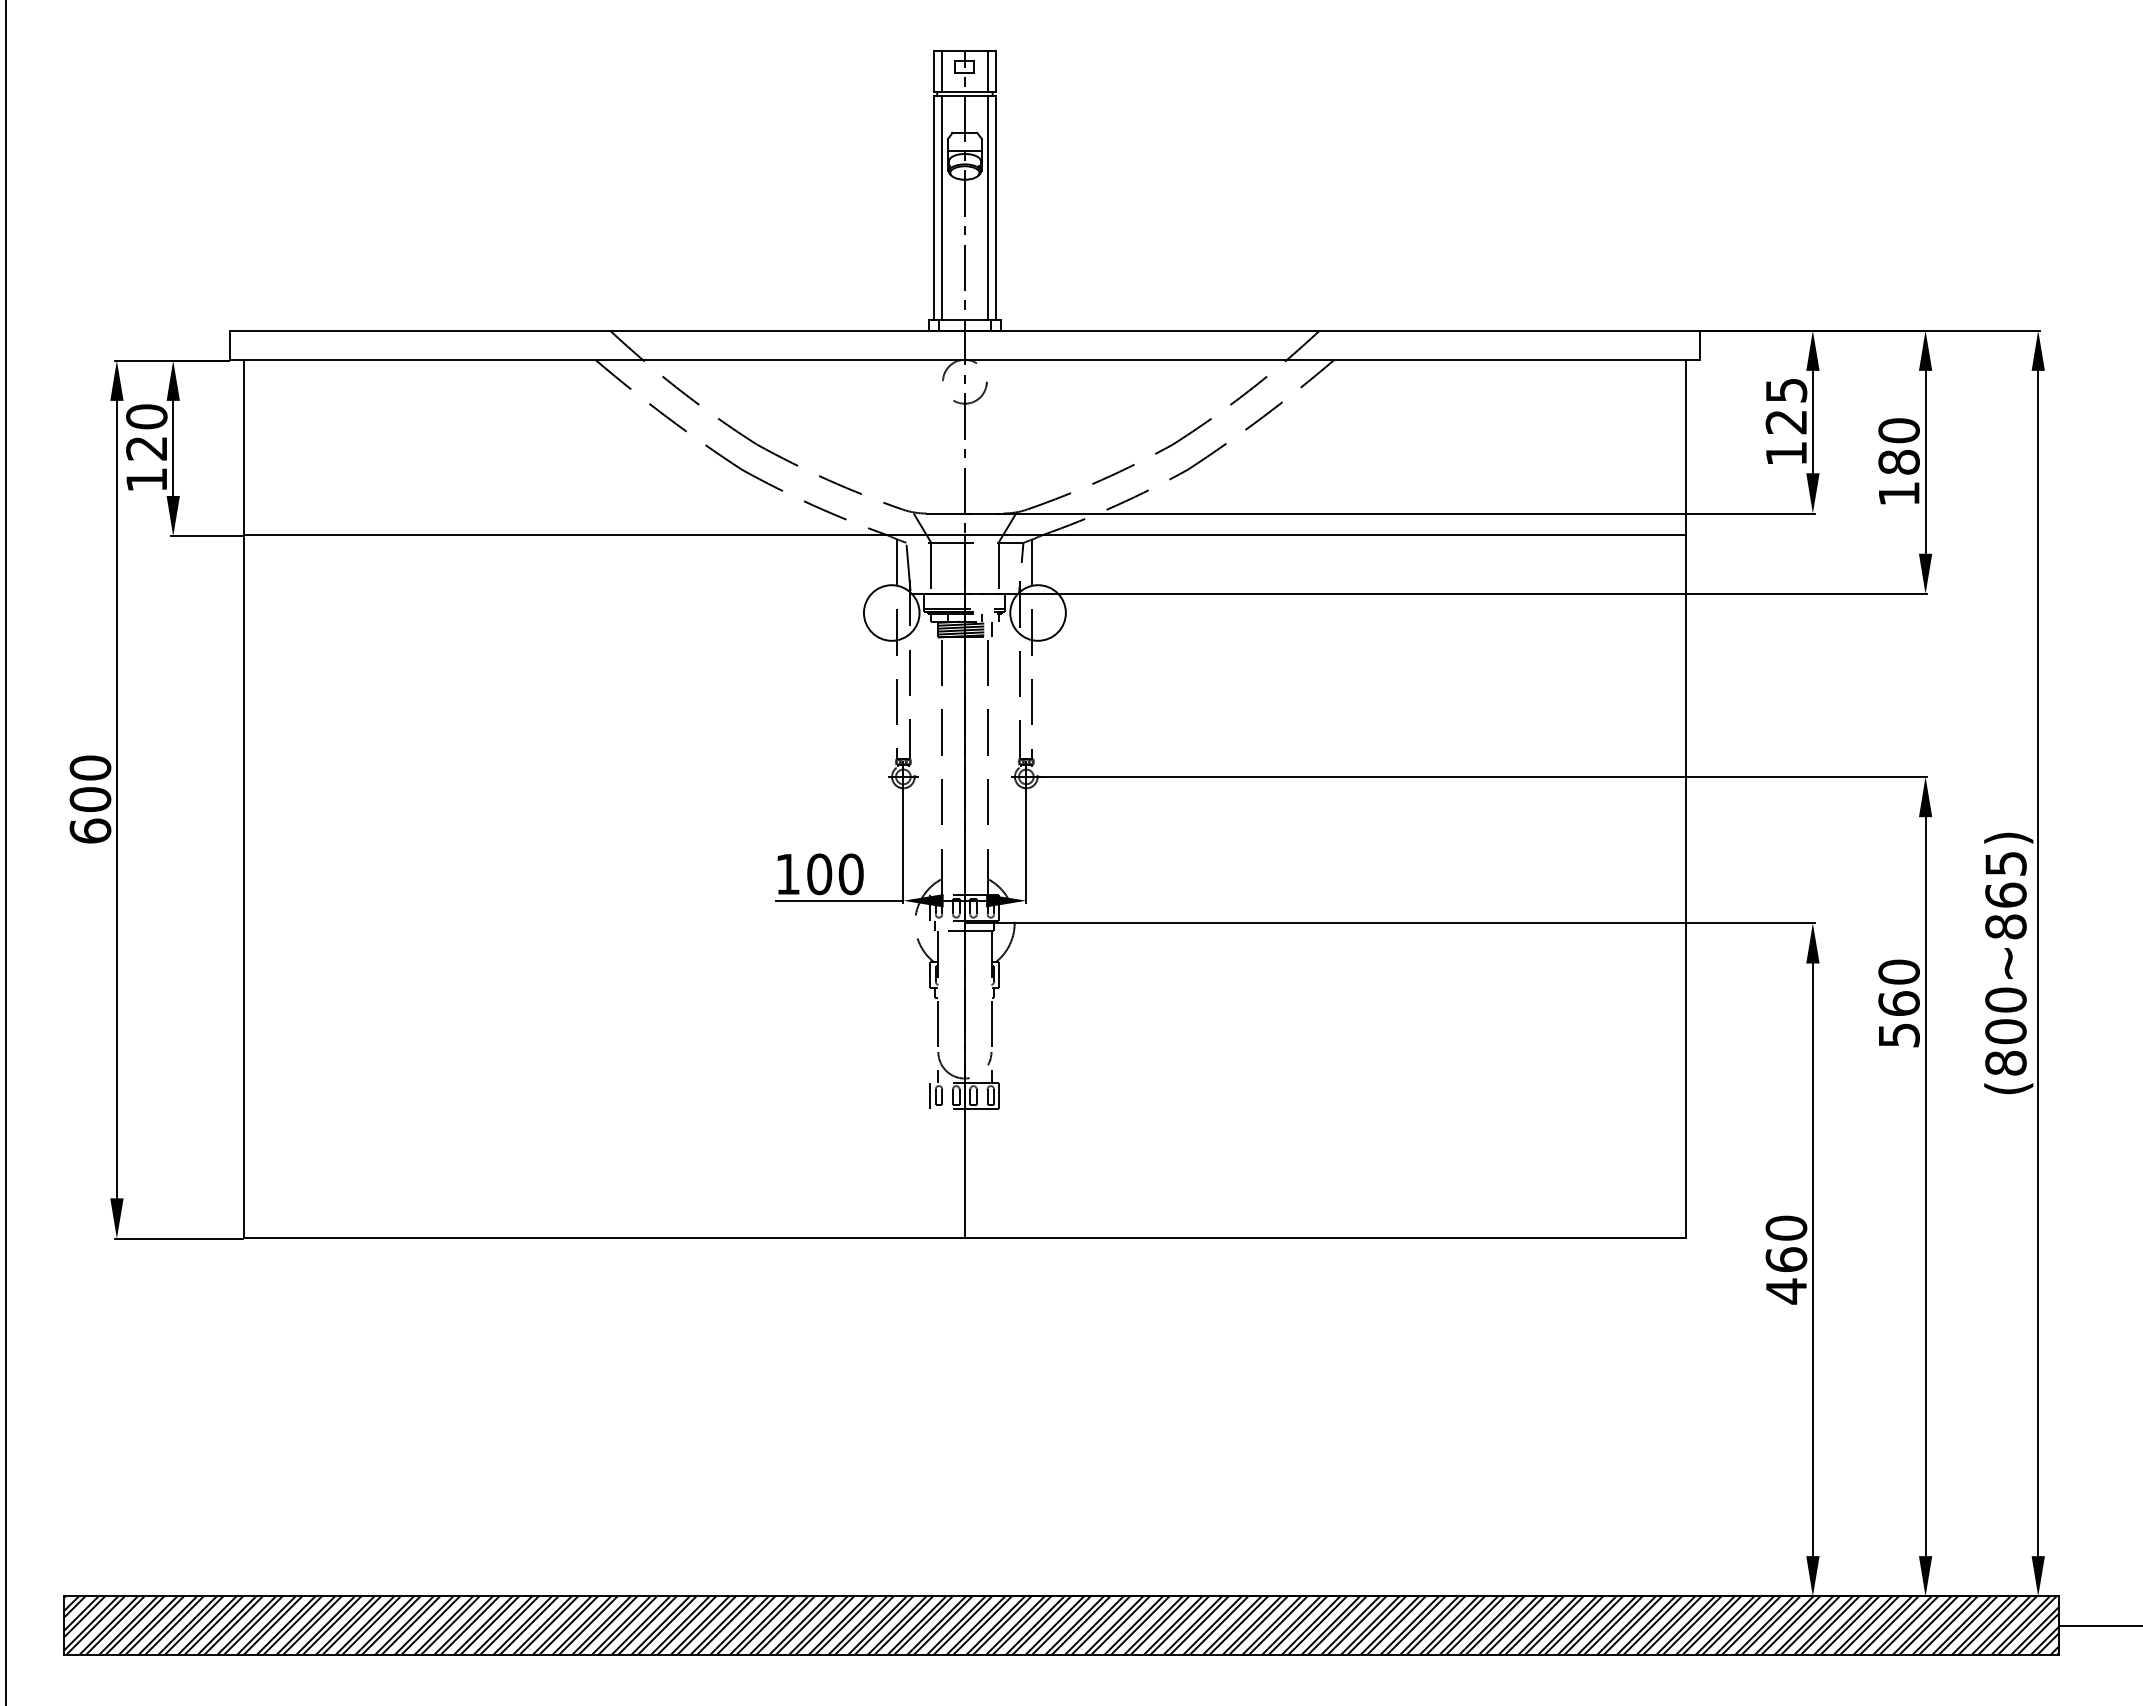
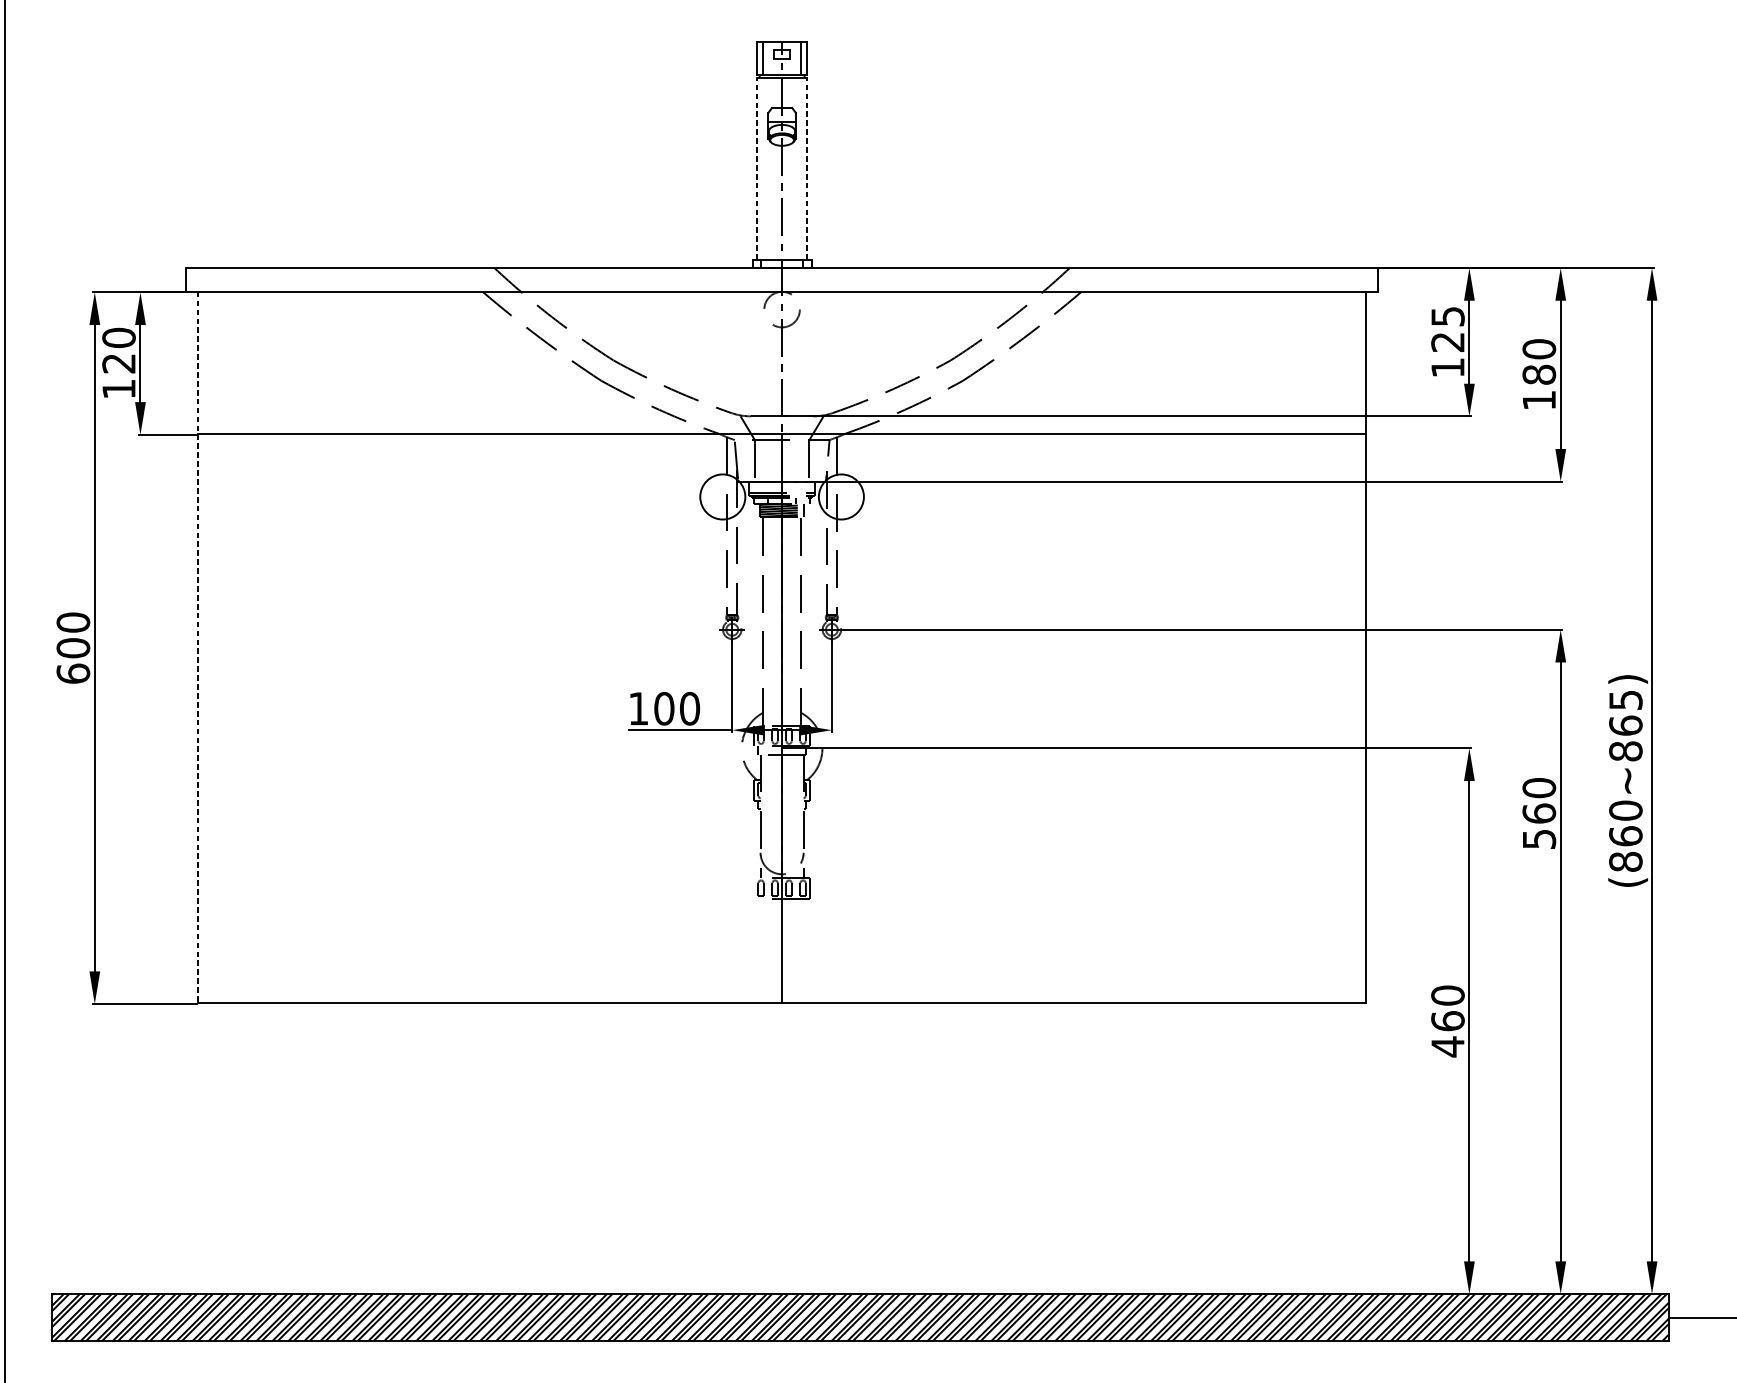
line: (934, 208) -> (757, 169), solid -> dashed
line: (941, 208) -> (763, 169), removed
line: (988, 208) -> (801, 169), removed
line: (995, 208) -> (806, 169), solid -> dashed
line: (244, 798) -> (198, 647), solid -> dashed
text: (2005, 1031) -> (1625, 836), (800~865) -> (860~865)
line: (930, 1095) -> (754, 888), removed

